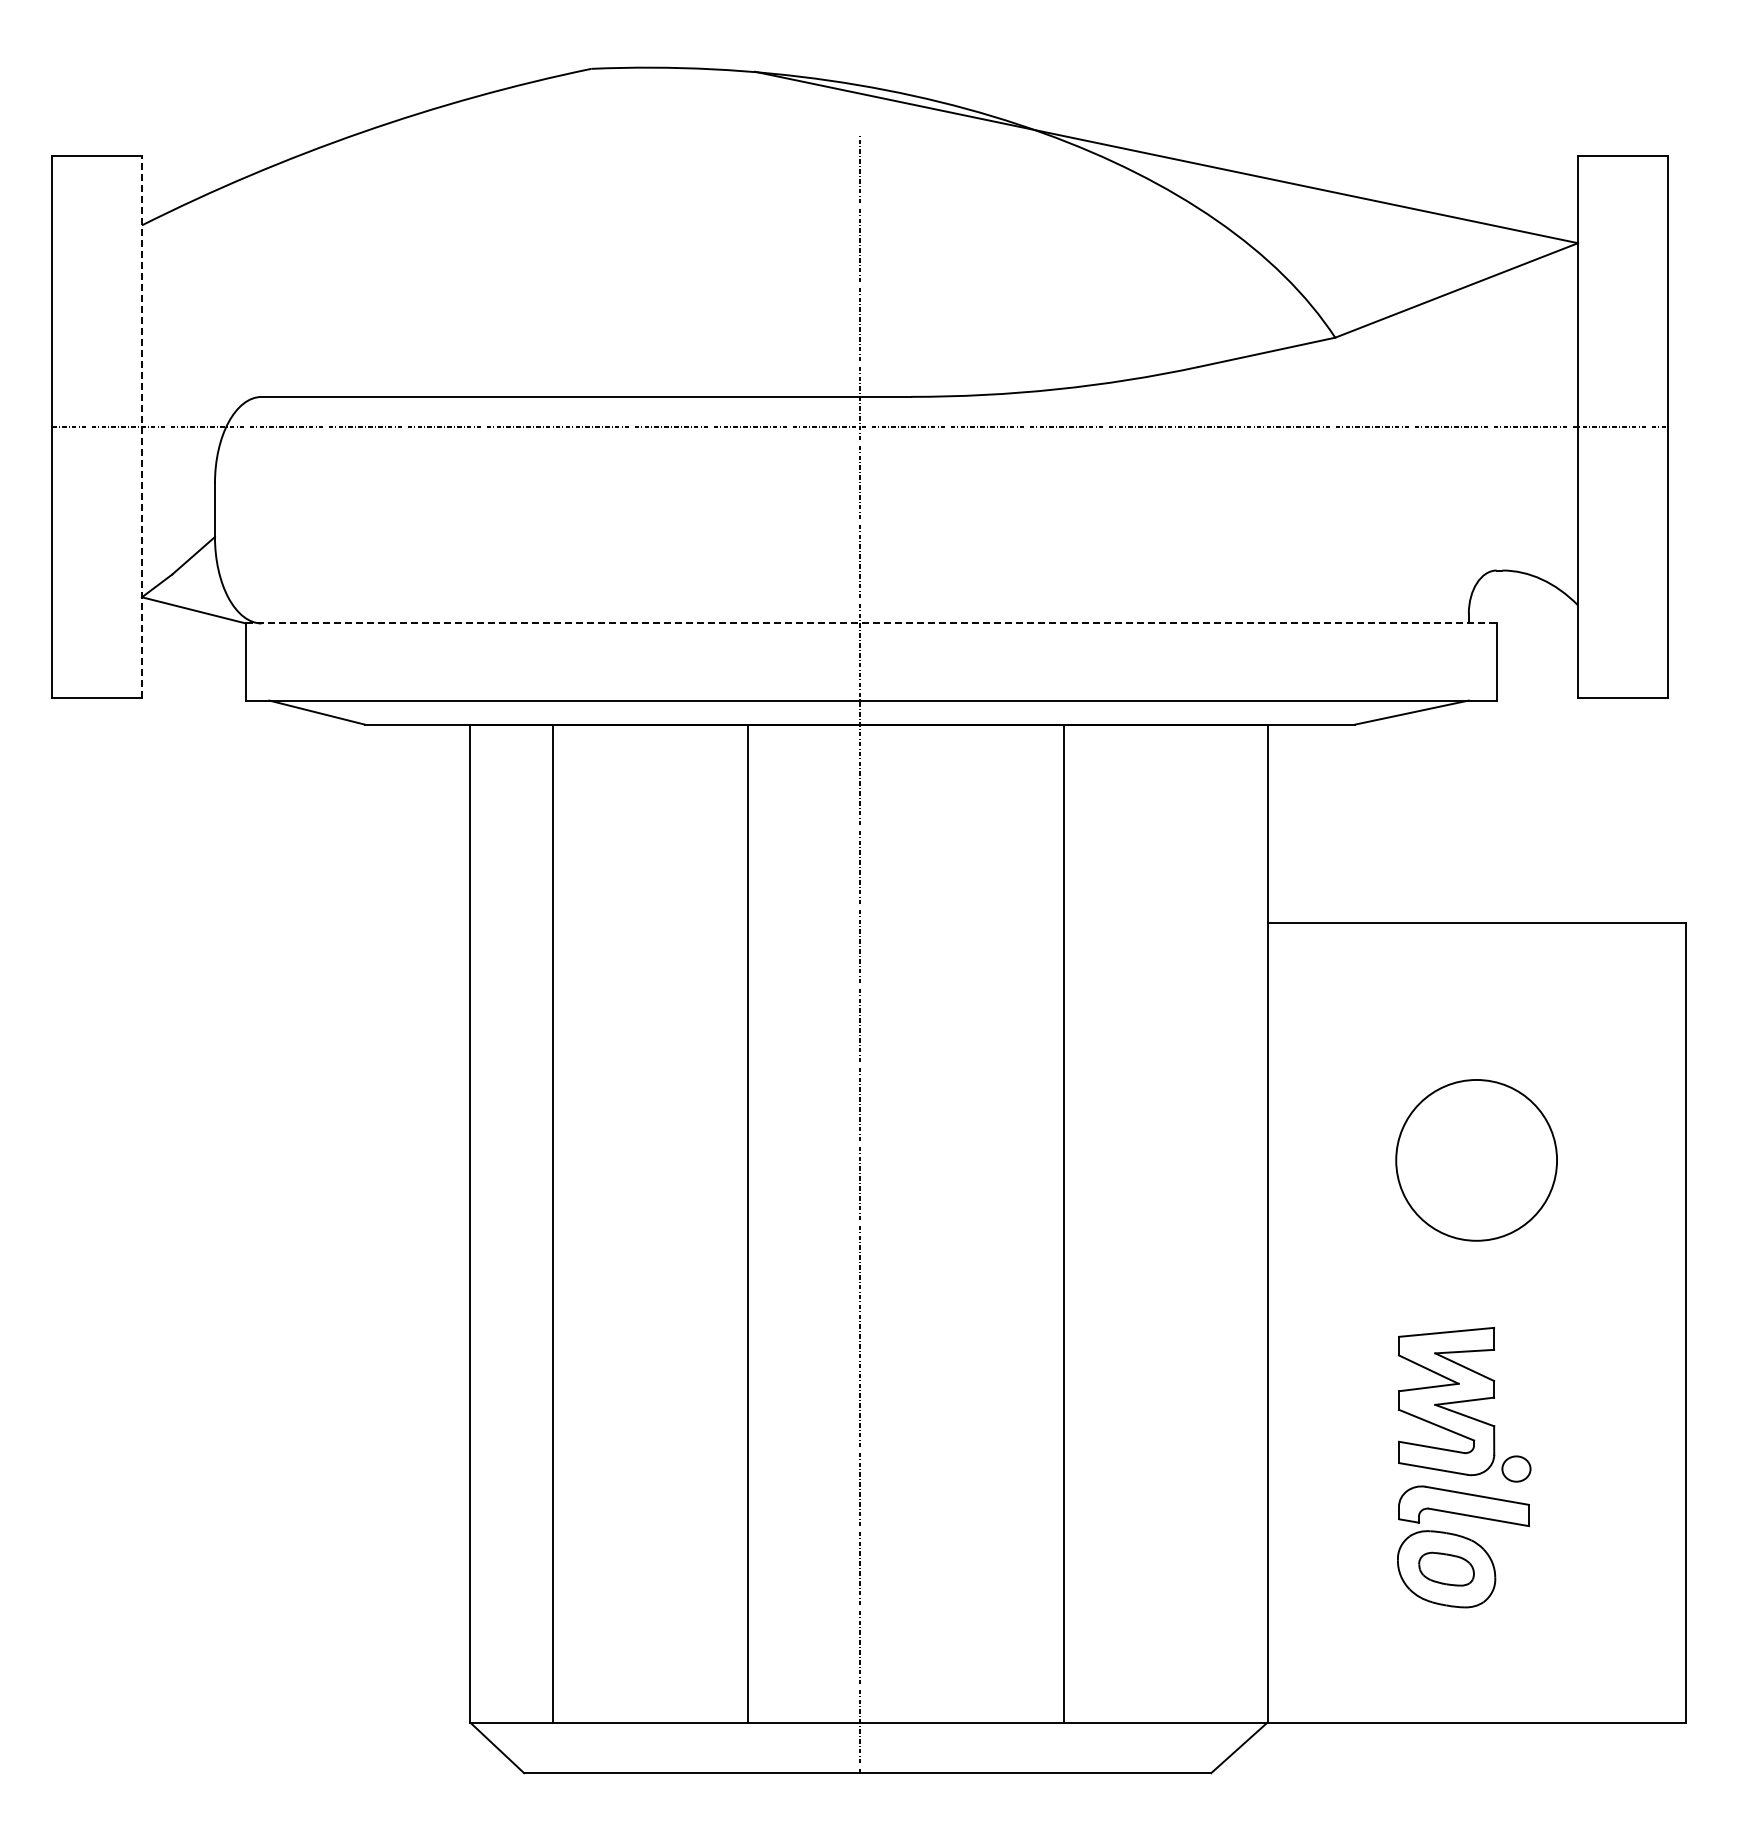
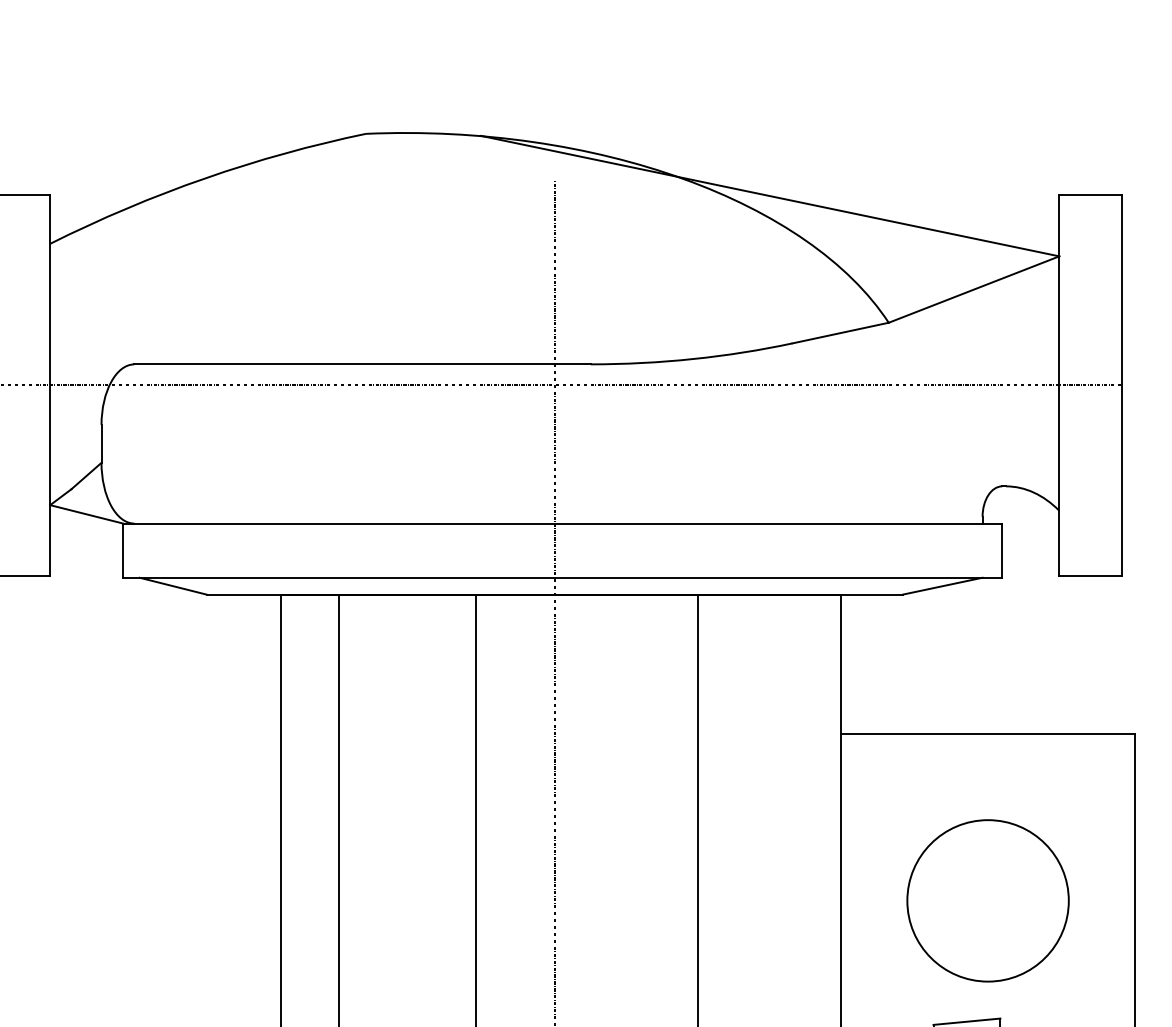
line: (141, 426) -> (49, 385), dashed -> solid
line: (871, 623) -> (562, 523), dashed -> solid
circle: (1476, 1160) -> (987, 900), size x1.43

